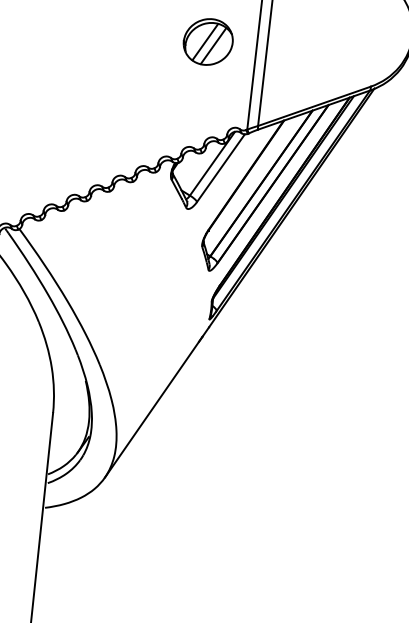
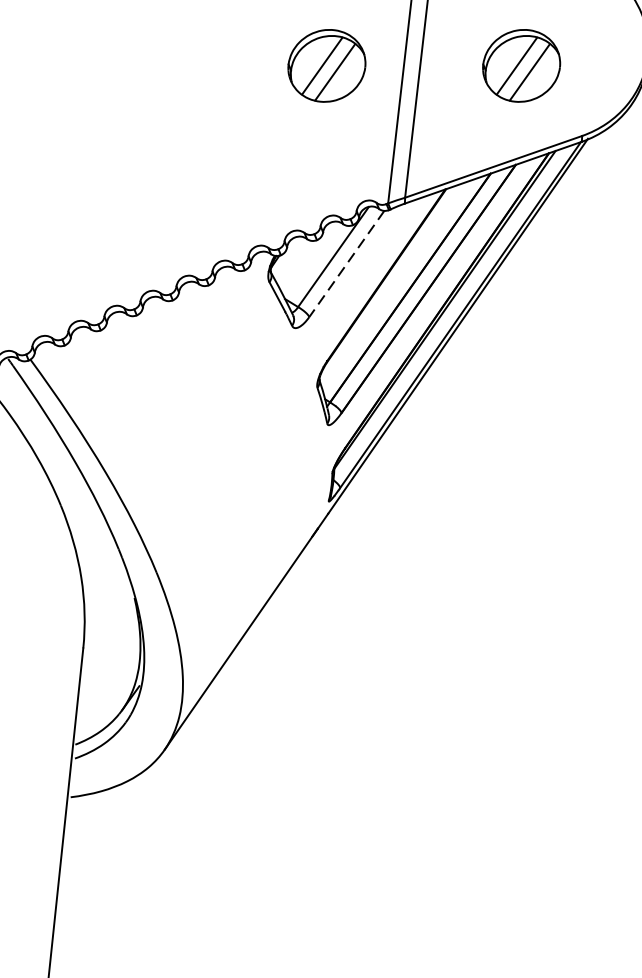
part: (331, 41) -> (520, 65), added
line: (220, 168) -> (346, 264), solid -> dashed

